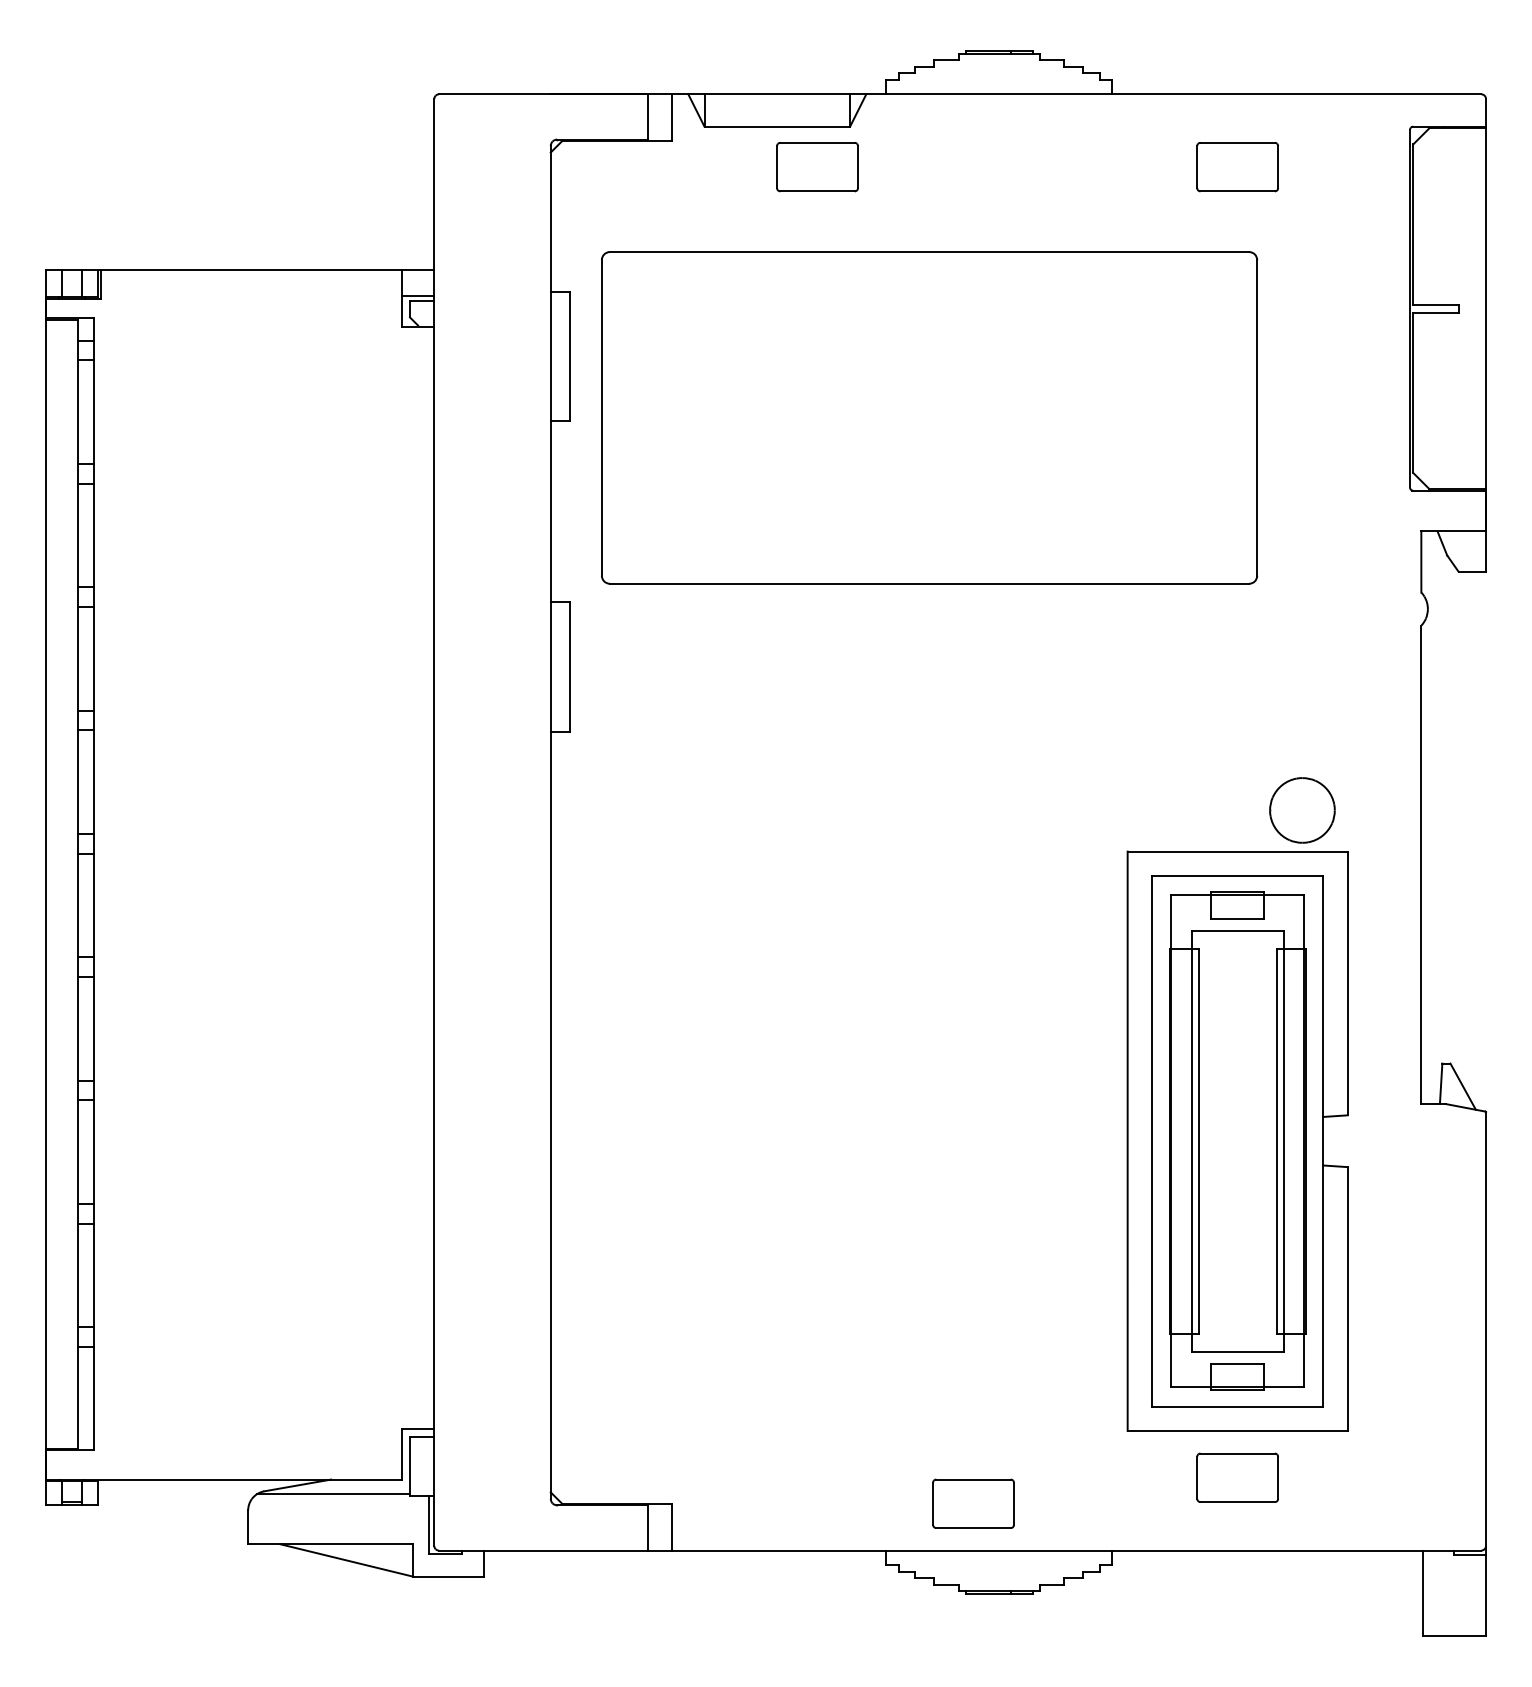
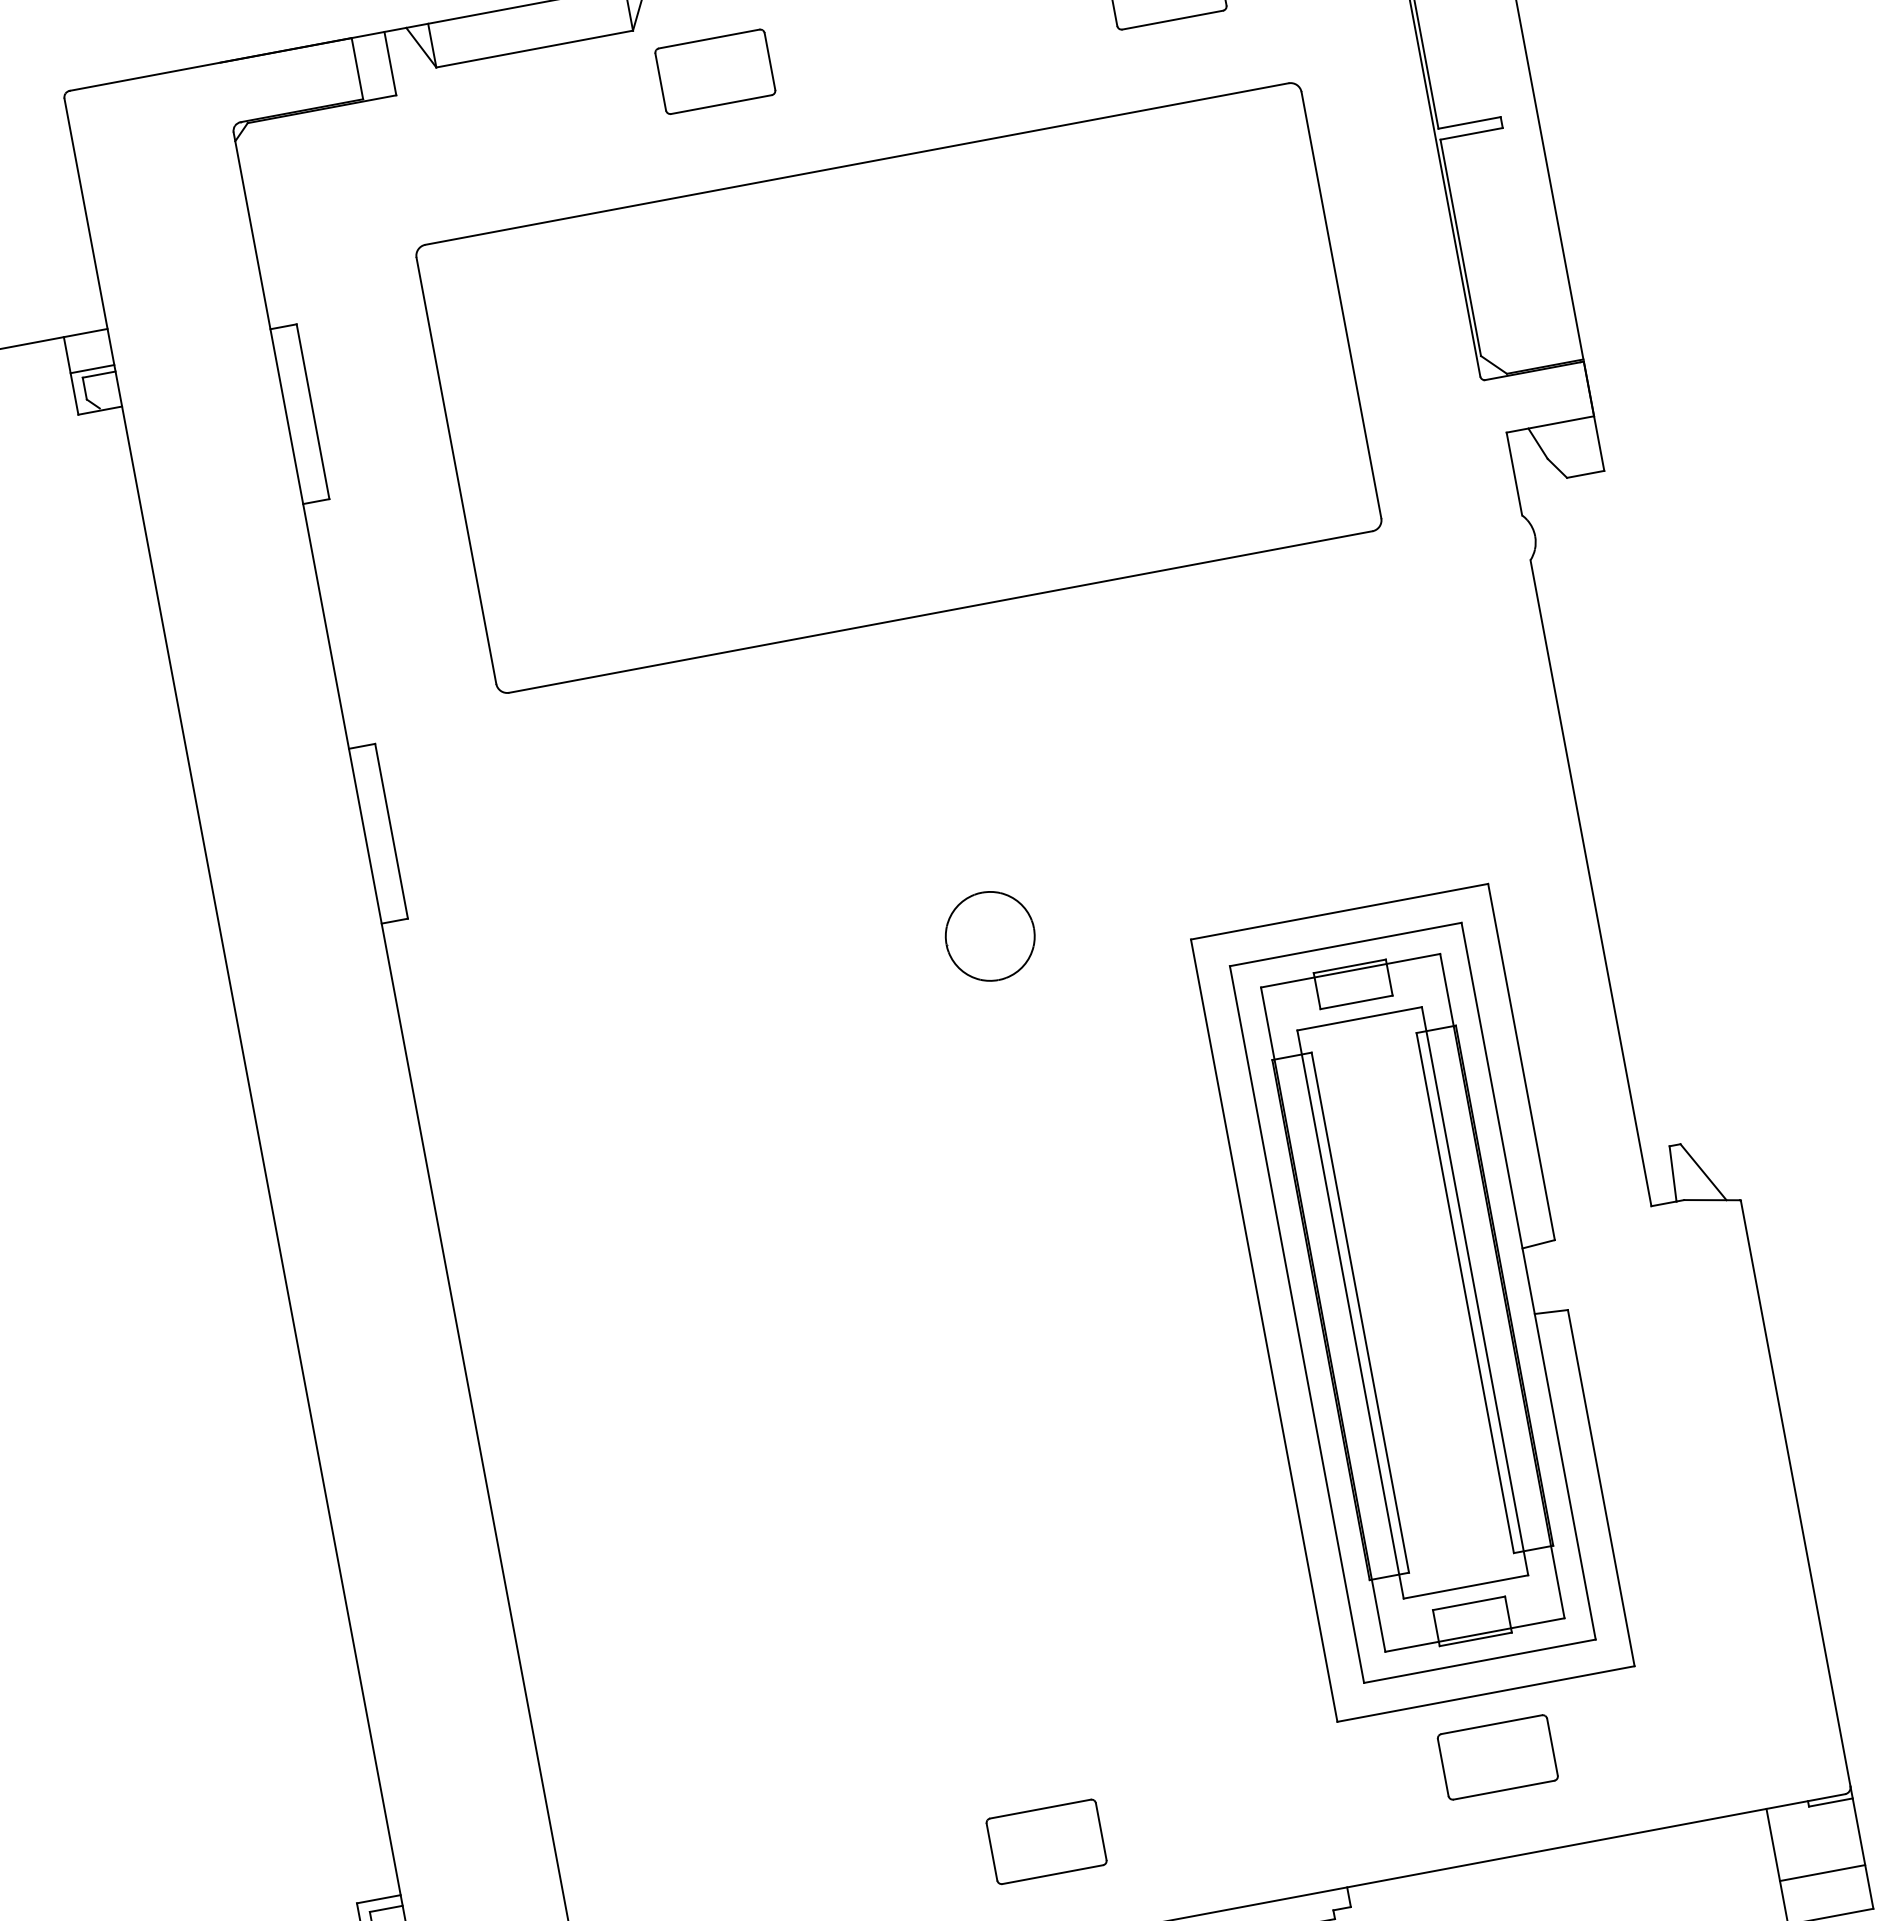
part: (817, 167) -> (715, 72), moved
part: (929, 417) -> (898, 387), moved
part: (1302, 810) -> (990, 936), moved
part: (973, 1503) -> (1046, 1841), moved
line: (1454, 1604) -> (1822, 1873), added

